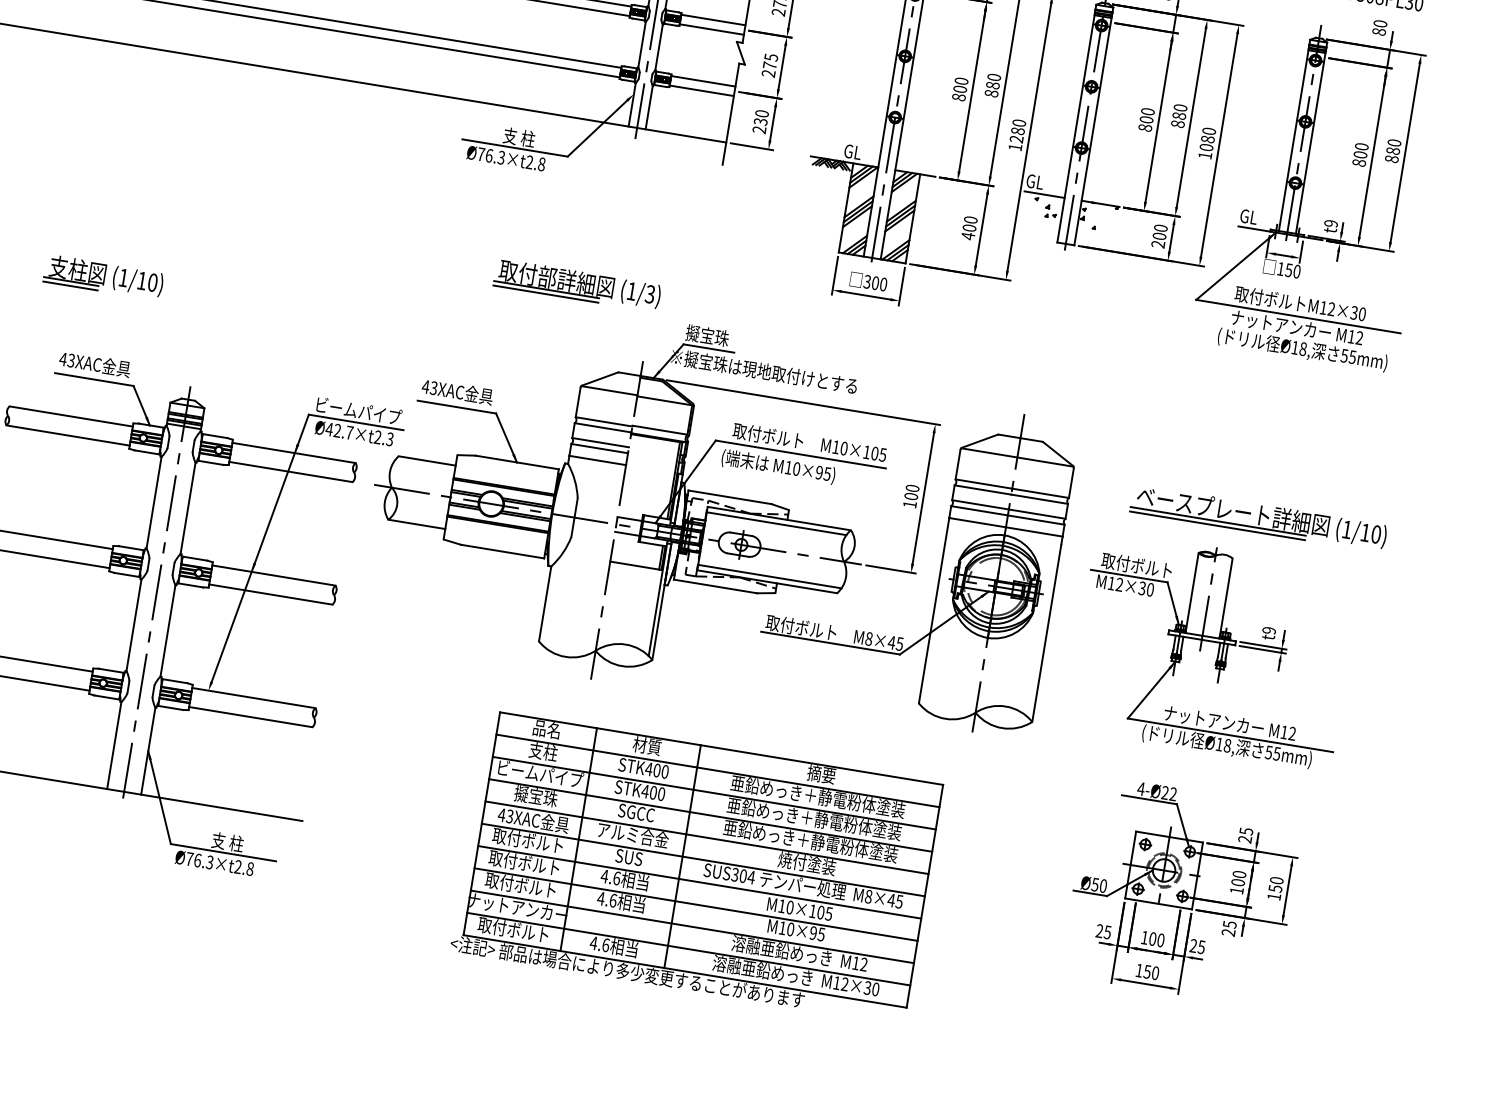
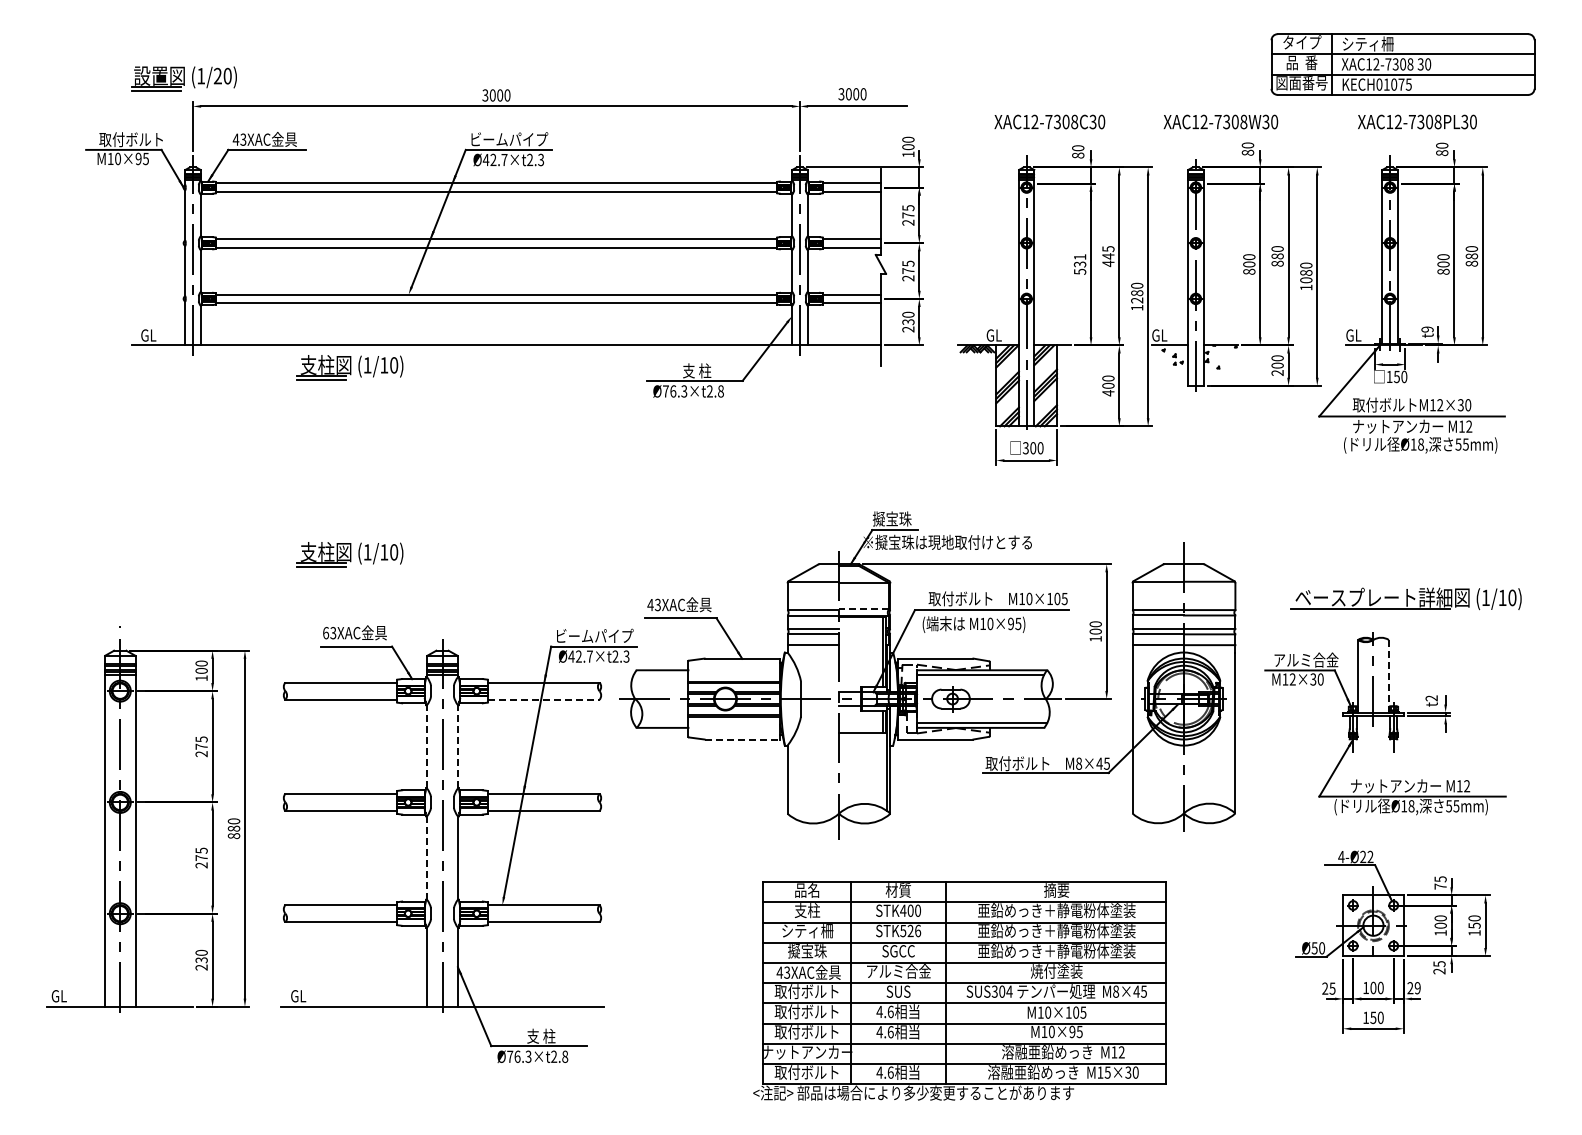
part: (137, 71) -> (349, 367), added
text: (992, 85) -> (1108, 256), 880 -> 445
text: (959, 89) -> (1079, 264), 800 -> 531
part: (576, 285) -> (769, 493), removed
text: (62, 359) -> (325, 633), 43XAC -> 63XAC
line: (659, 430) -> (863, 609), solid -> dashed
line: (290, 471) -> (543, 699), solid -> dashed
line: (154, 502) -> (427, 746), solid -> dashed
line: (187, 507) -> (457, 746), solid -> dashed
line: (1217, 526) -> (1370, 613), removed
line: (502, 551) -> (742, 739), solid -> dashed
text: (1137, 565) -> (1305, 659), 取付ボルト -> アルミ合金
line: (1225, 597) -> (1388, 675), solid -> dashed
line: (134, 625) -> (427, 858), solid -> dashed
text: (1268, 630) -> (1431, 698), t9 -> t2
text: (540, 774) -> (808, 931), ビームパイプ -> シティ柵
text: (653, 792) -> (910, 930), STK400 -> STK526
text: (1244, 839) -> (1440, 886), 25 -> 75
text: (1201, 947) -> (1417, 988), 25 -> 29
text: (844, 984) -> (1107, 1072), M12×30 -> M15×30

